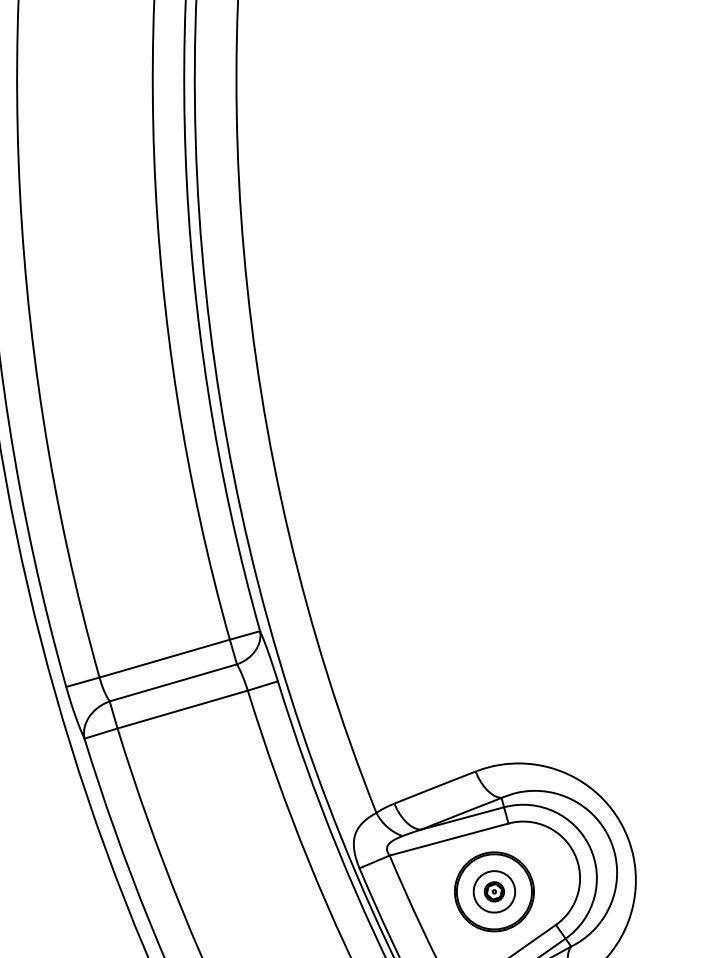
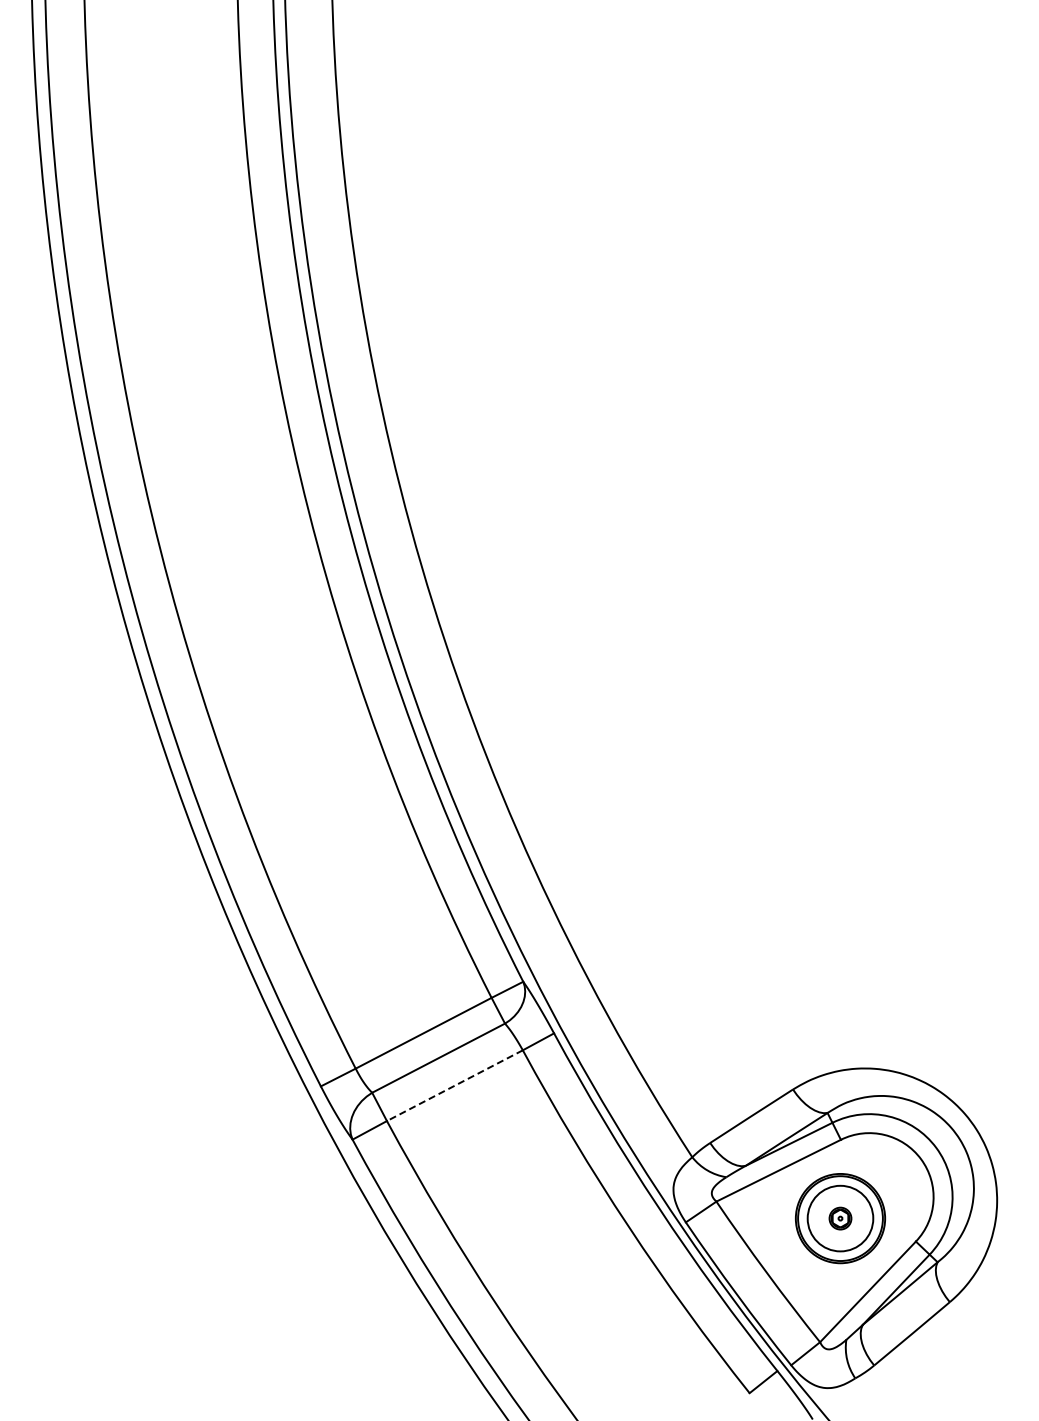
line: (182, 709) -> (454, 1085), solid -> dashed
circle: (494, 891) -> (840, 1218), size x1.4

